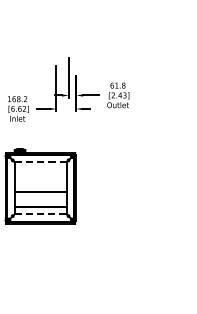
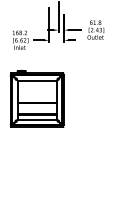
line: (40, 162) -> (37, 80), dashed -> solid
line: (40, 214) -> (37, 119), dashed -> solid

